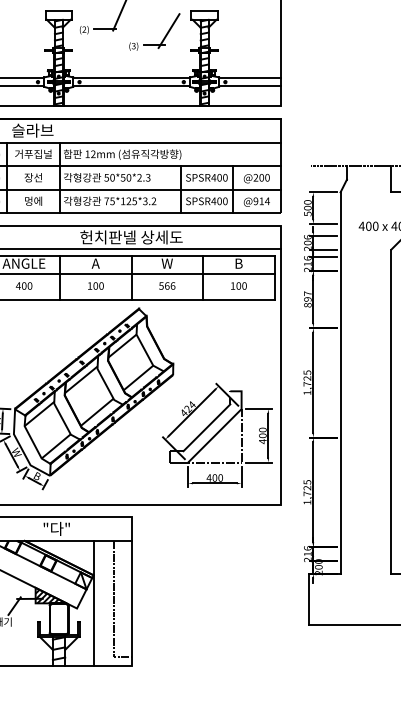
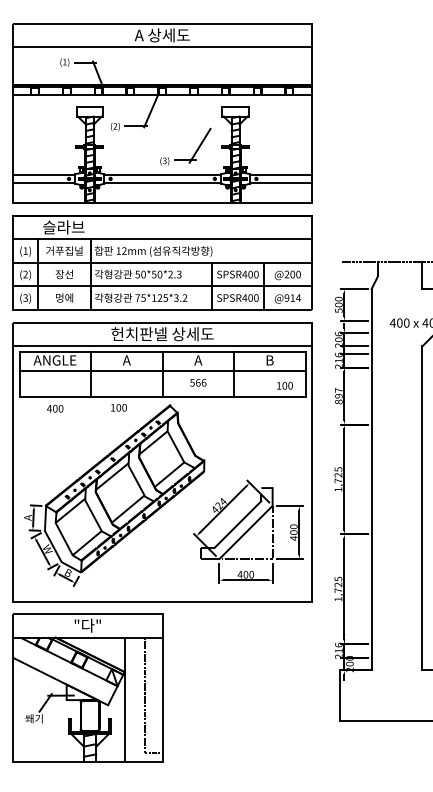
part: (163, 37) -> (194, 152), moved
text: (166, 263) -> (197, 360), W -> A
text: (24, 285) -> (55, 408), moved
text: (95, 285) -> (118, 407), moved
text: (238, 285) -> (284, 385), moved
hatch: (50, 595) -> (81, 692), removed

